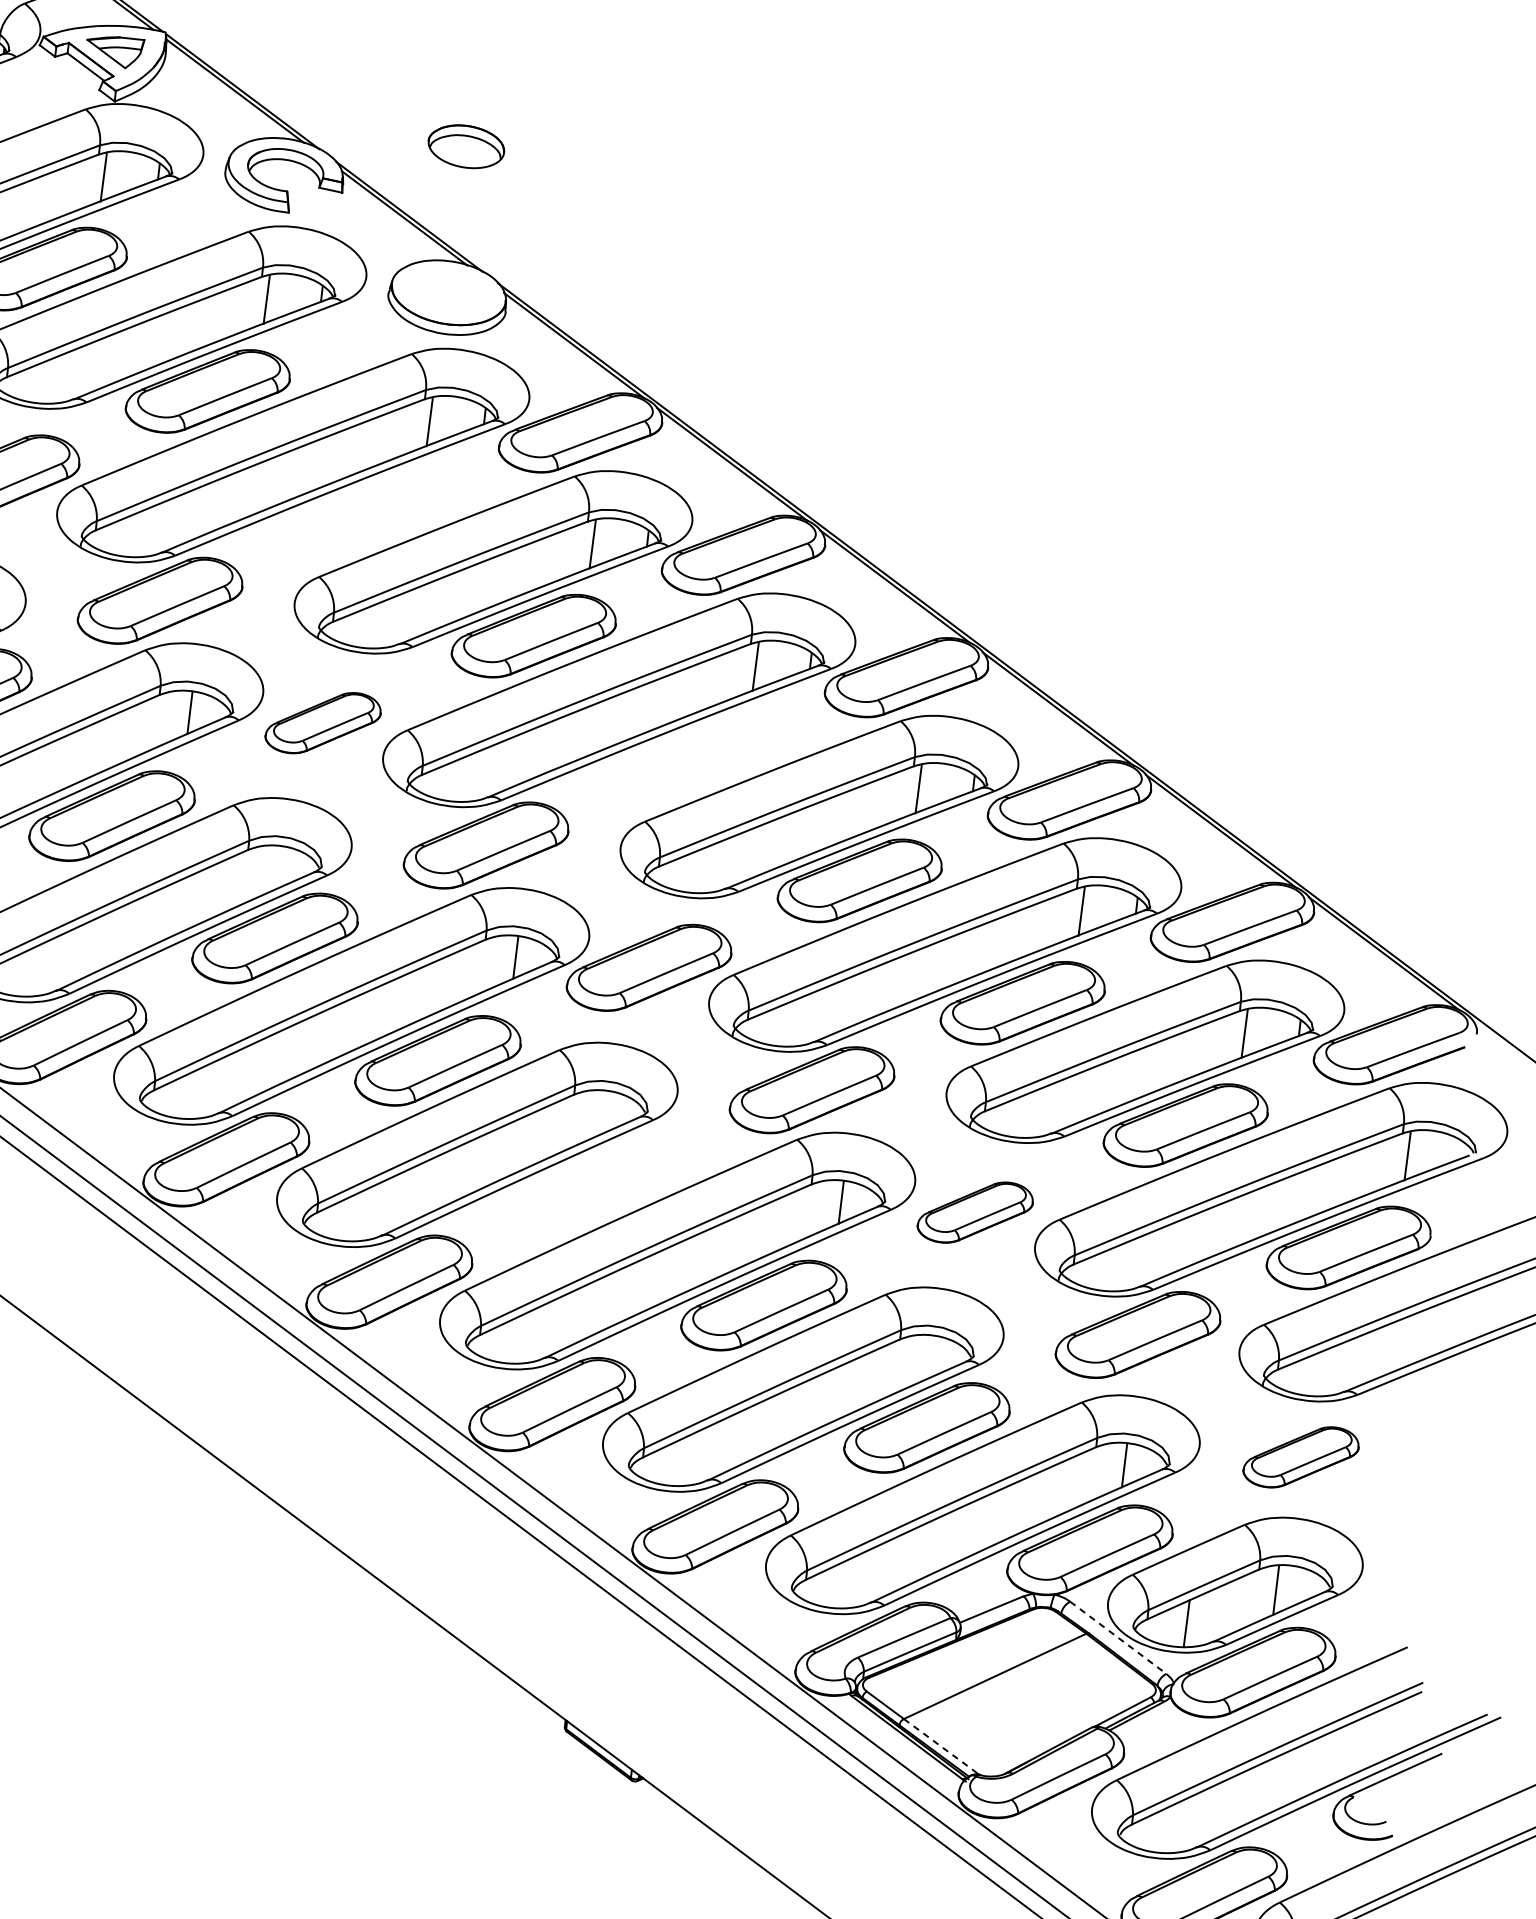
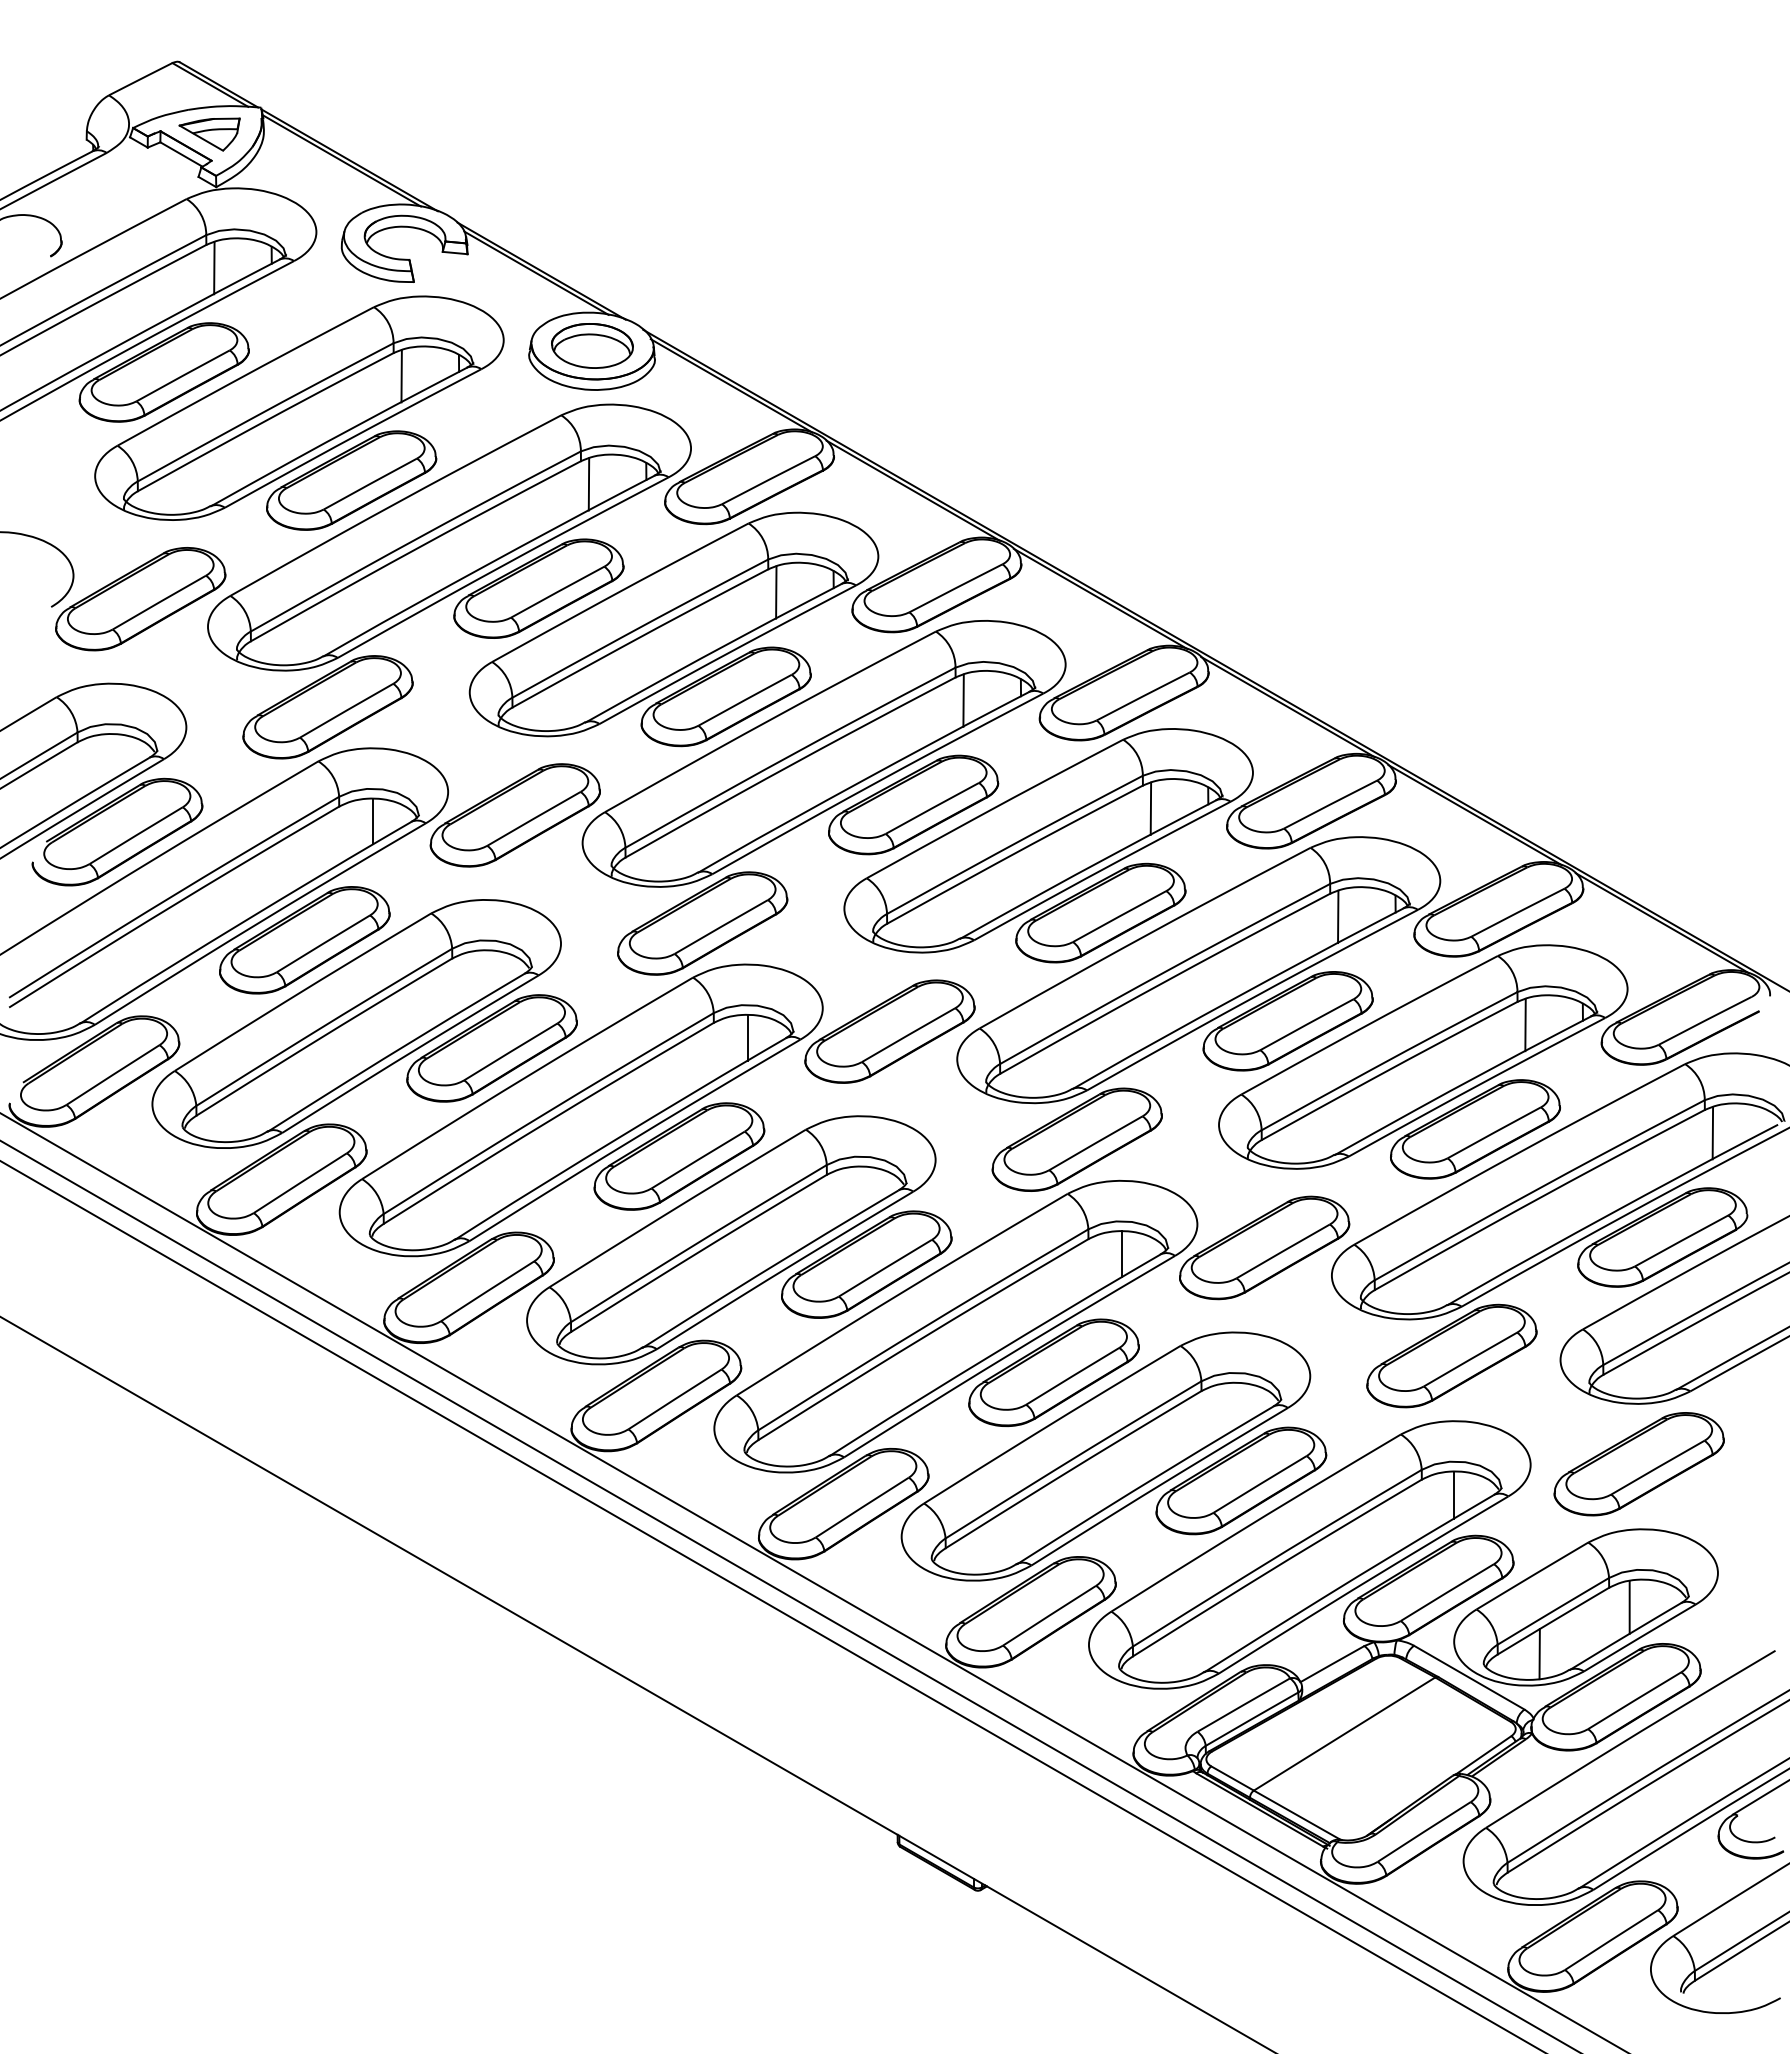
part: (466, 146) -> (592, 345), moved
part: (370, 513) -> (538, 588), added
part: (322, 723) -> (514, 815), size x1.43
part: (697, 758) -> (913, 804), added
part: (601, 1183) -> (866, 1264), added
part: (975, 1212) -> (1264, 1247), size x1.43
part: (1300, 1457) -> (1638, 1464), size x1.43
line: (1118, 1637) -> (1469, 1677), dashed -> solid
line: (941, 1746) -> (1296, 1814), dashed -> solid

